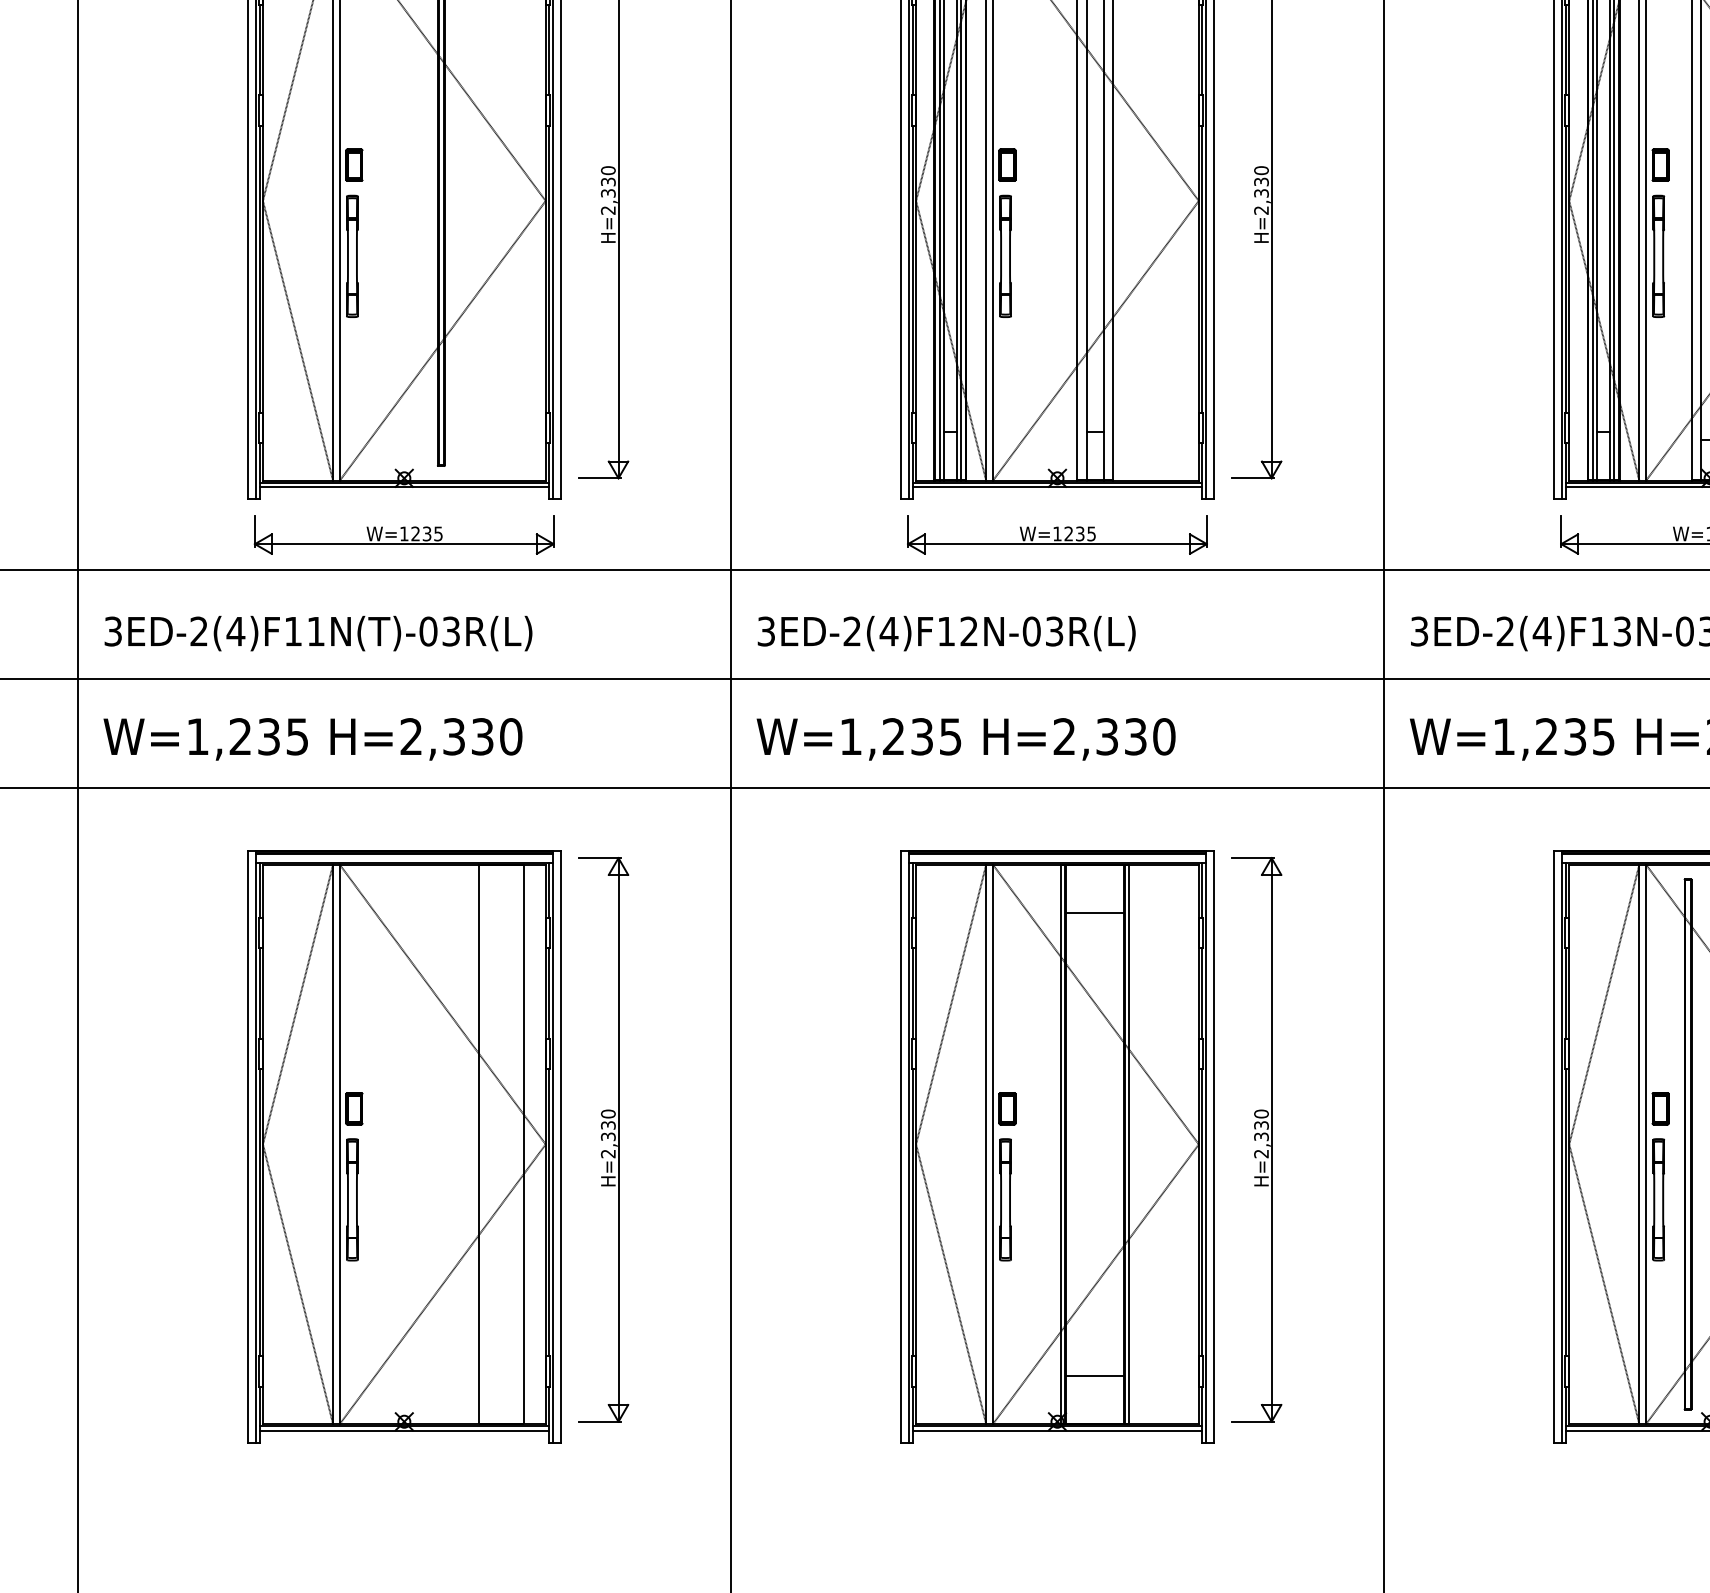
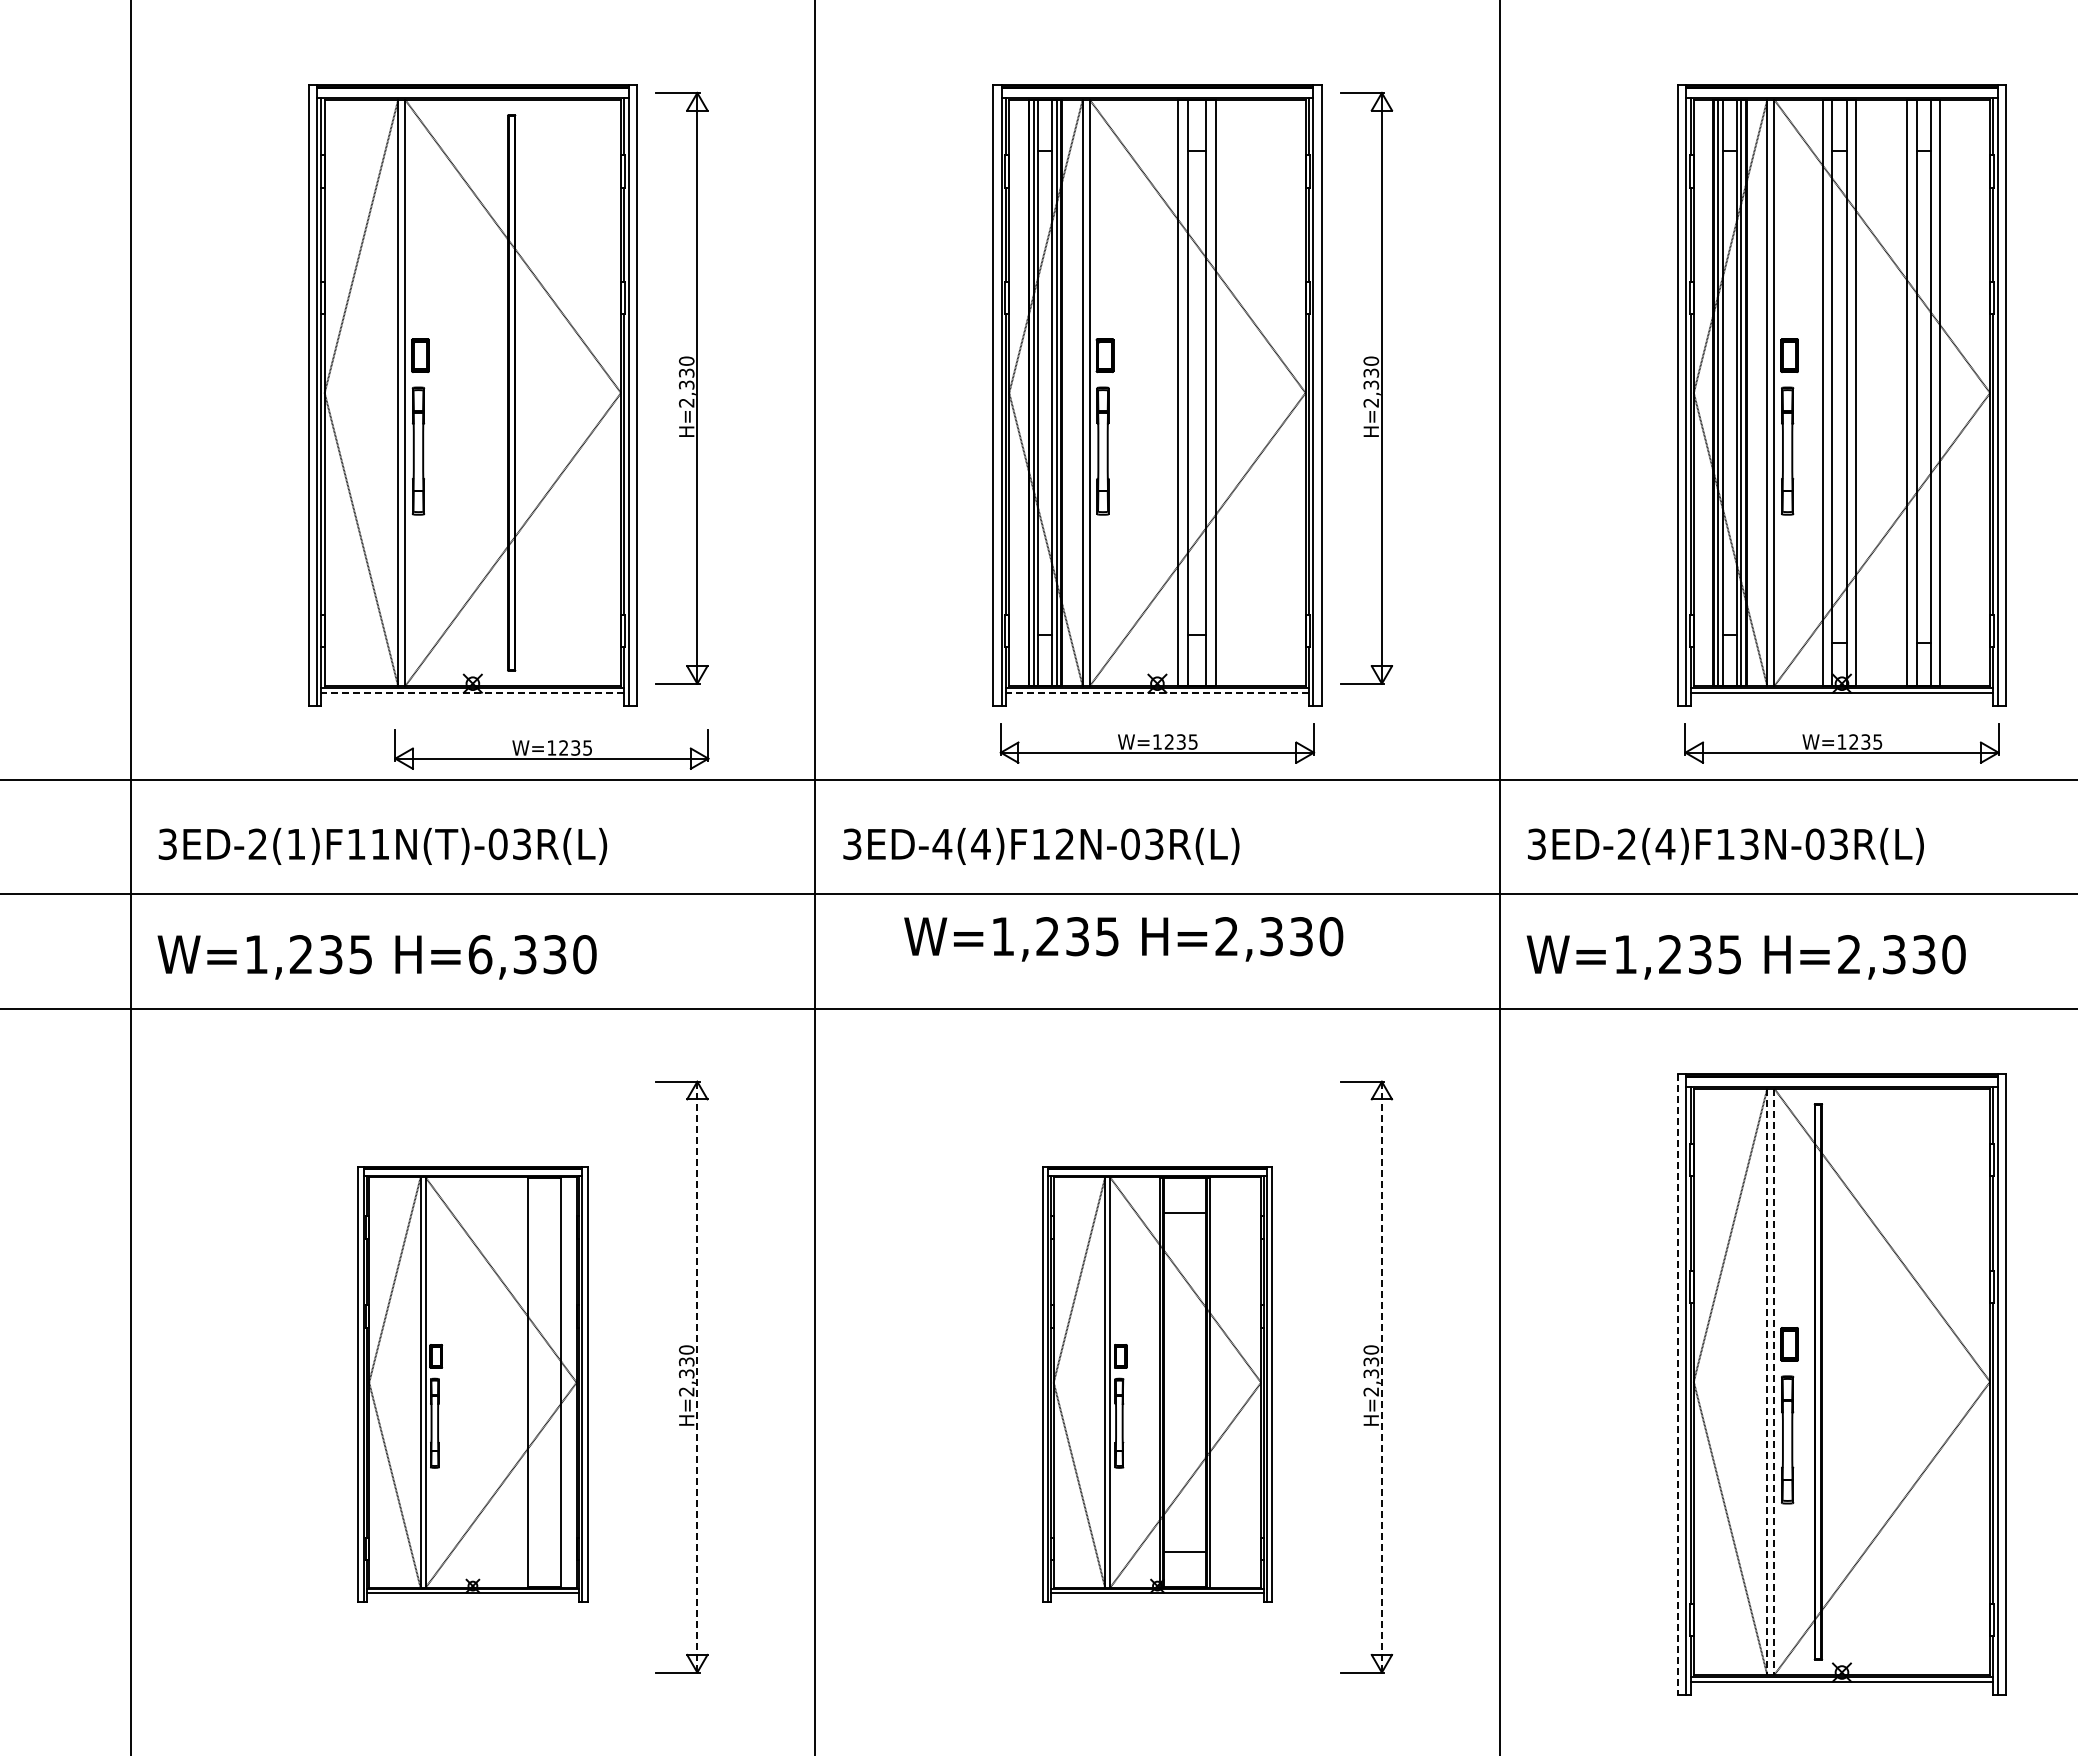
line: (403, 487) -> (472, 693), solid -> dashed
line: (1056, 487) -> (1156, 693), solid -> dashed
part: (403, 535) -> (551, 749), moved
text: (852, 630) -> (942, 843), 3ED-2(4)F12N-03R(L) -> 3ED-4(4)F12N-03R(L)
text: (236, 631) -> (296, 844), 3ED-2(4)F11N(T)-03R(L) -> 3ED-2(1)F11N(T)-03R(L)
text: (411, 736) -> (480, 954), H=2,330 -> H=6,330
text: (965, 739) -> (1123, 939), moved
line: (618, 1140) -> (697, 1377), solid -> dashed
line: (1271, 1140) -> (1381, 1377), solid -> dashed
line: (1639, 1145) -> (1767, 1382), solid -> dashed
line: (1646, 1145) -> (1774, 1382), solid -> dashed
part: (403, 1146) -> (472, 1384), size x0.7
part: (1057, 1146) -> (1157, 1384), size x0.7
line: (1553, 1146) -> (1677, 1384), solid -> dashed

